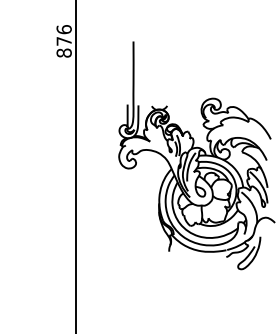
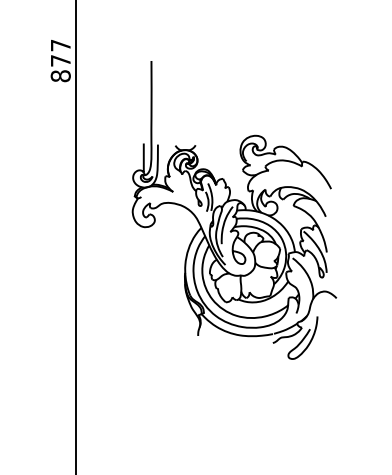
text: (63, 29) -> (60, 45), 876 -> 877

